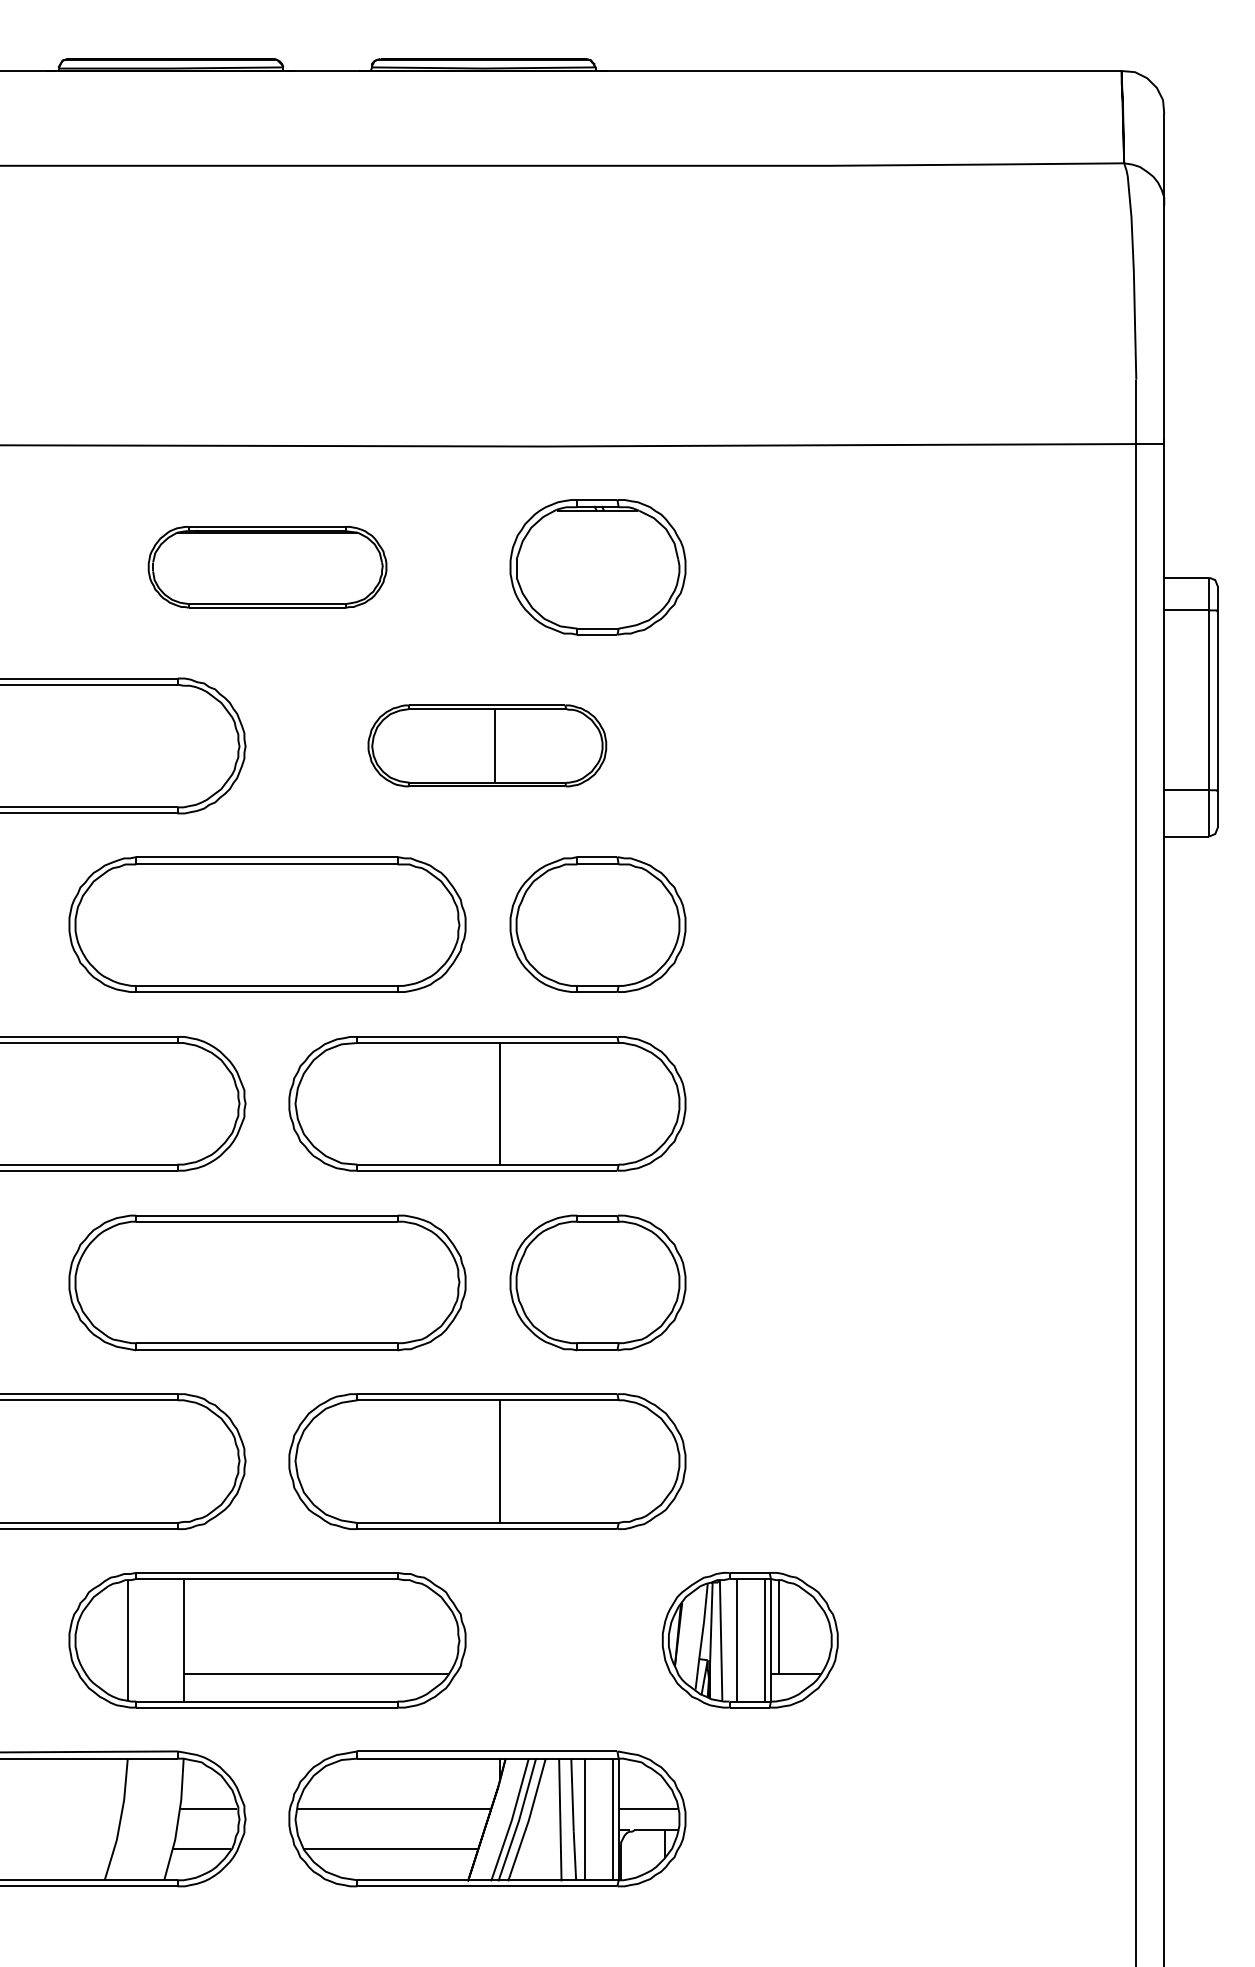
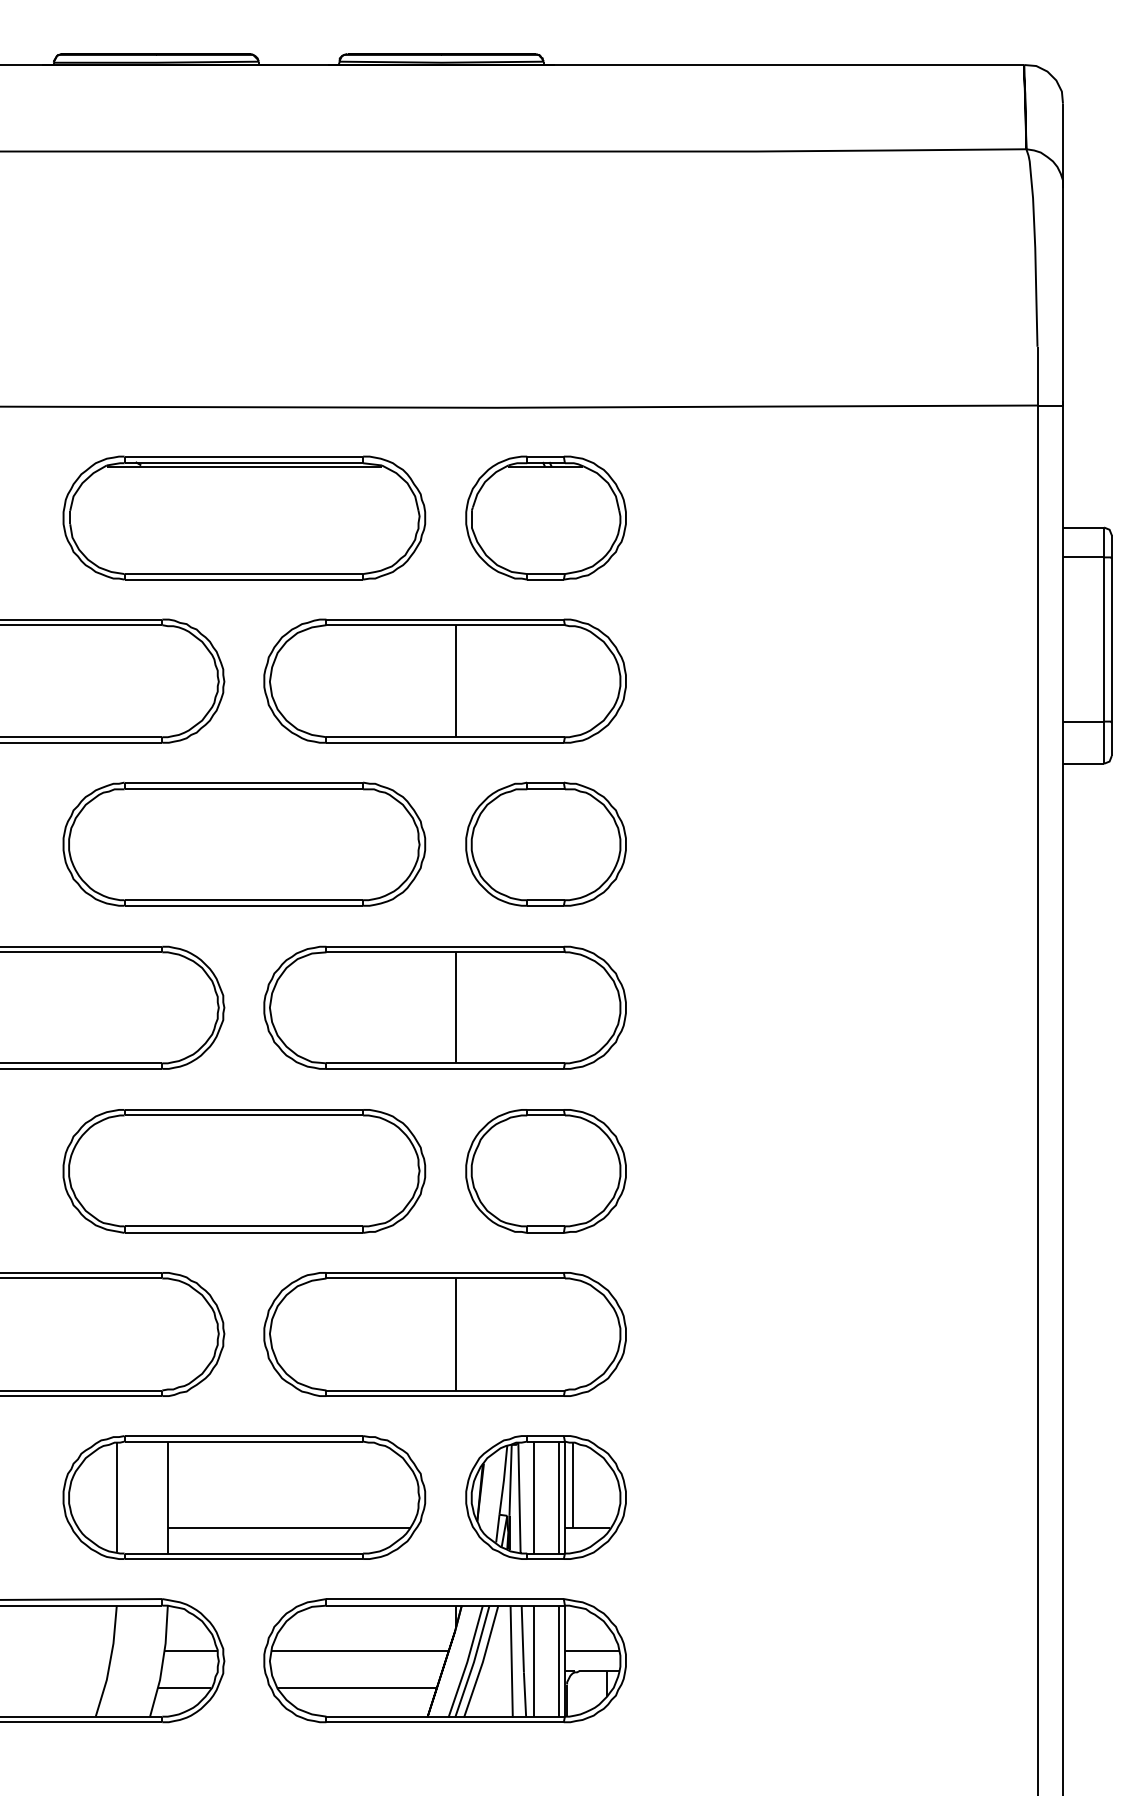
part: (267, 566) -> (244, 517), size x1.67
part: (486, 745) -> (444, 680), size x1.67
part: (749, 1640) -> (545, 1497), moved

